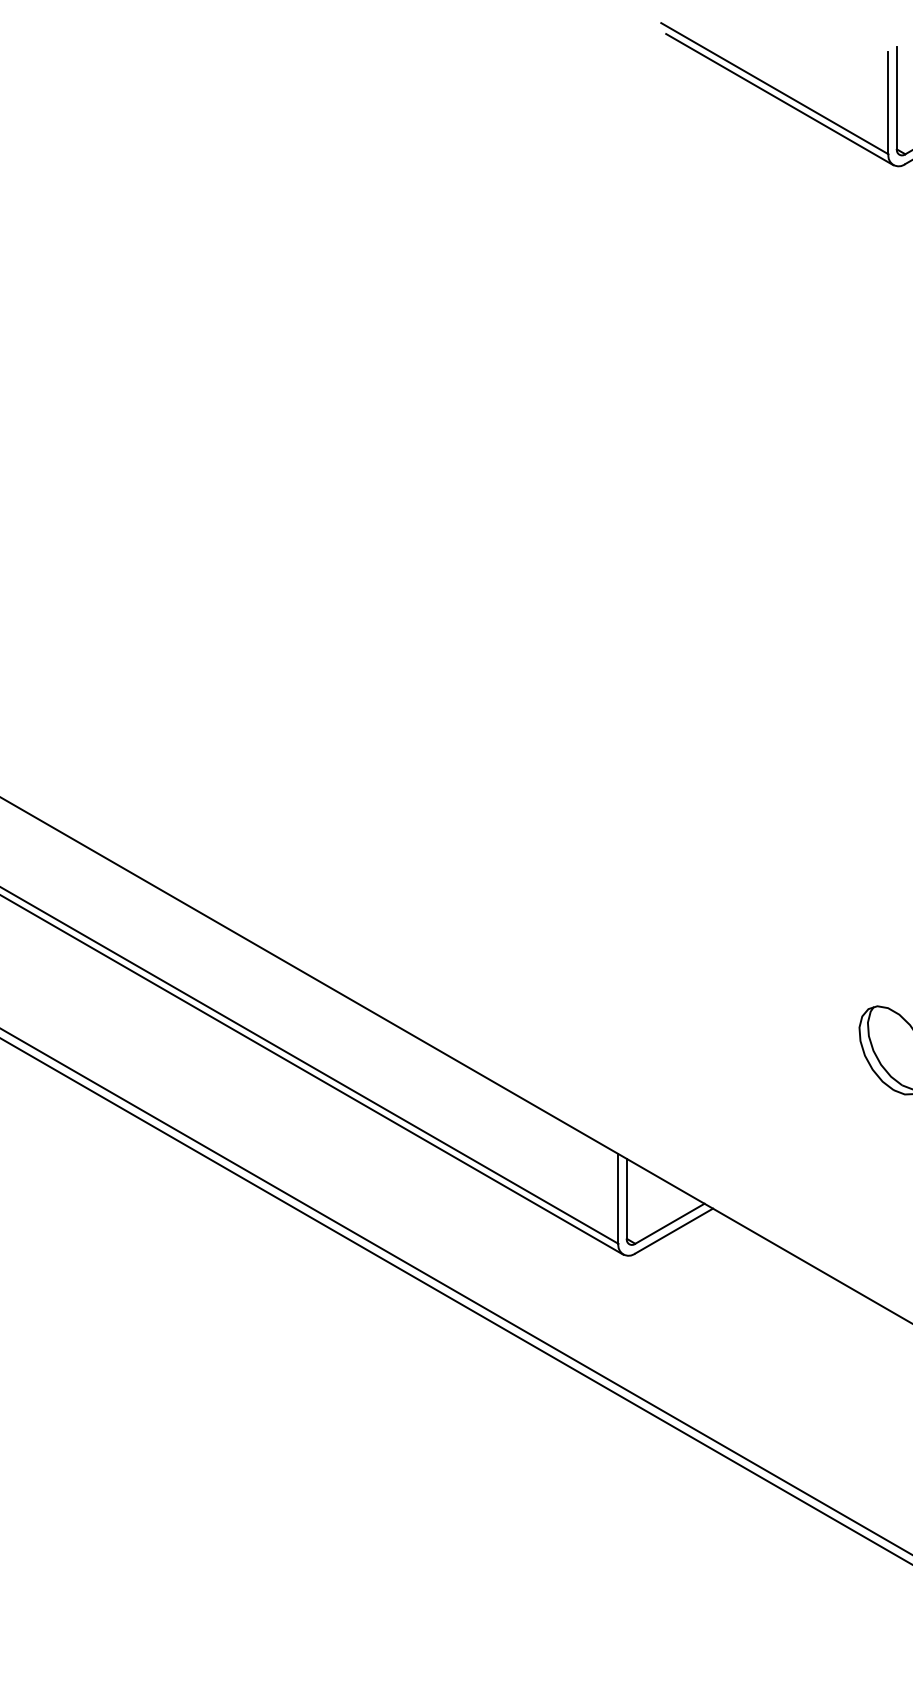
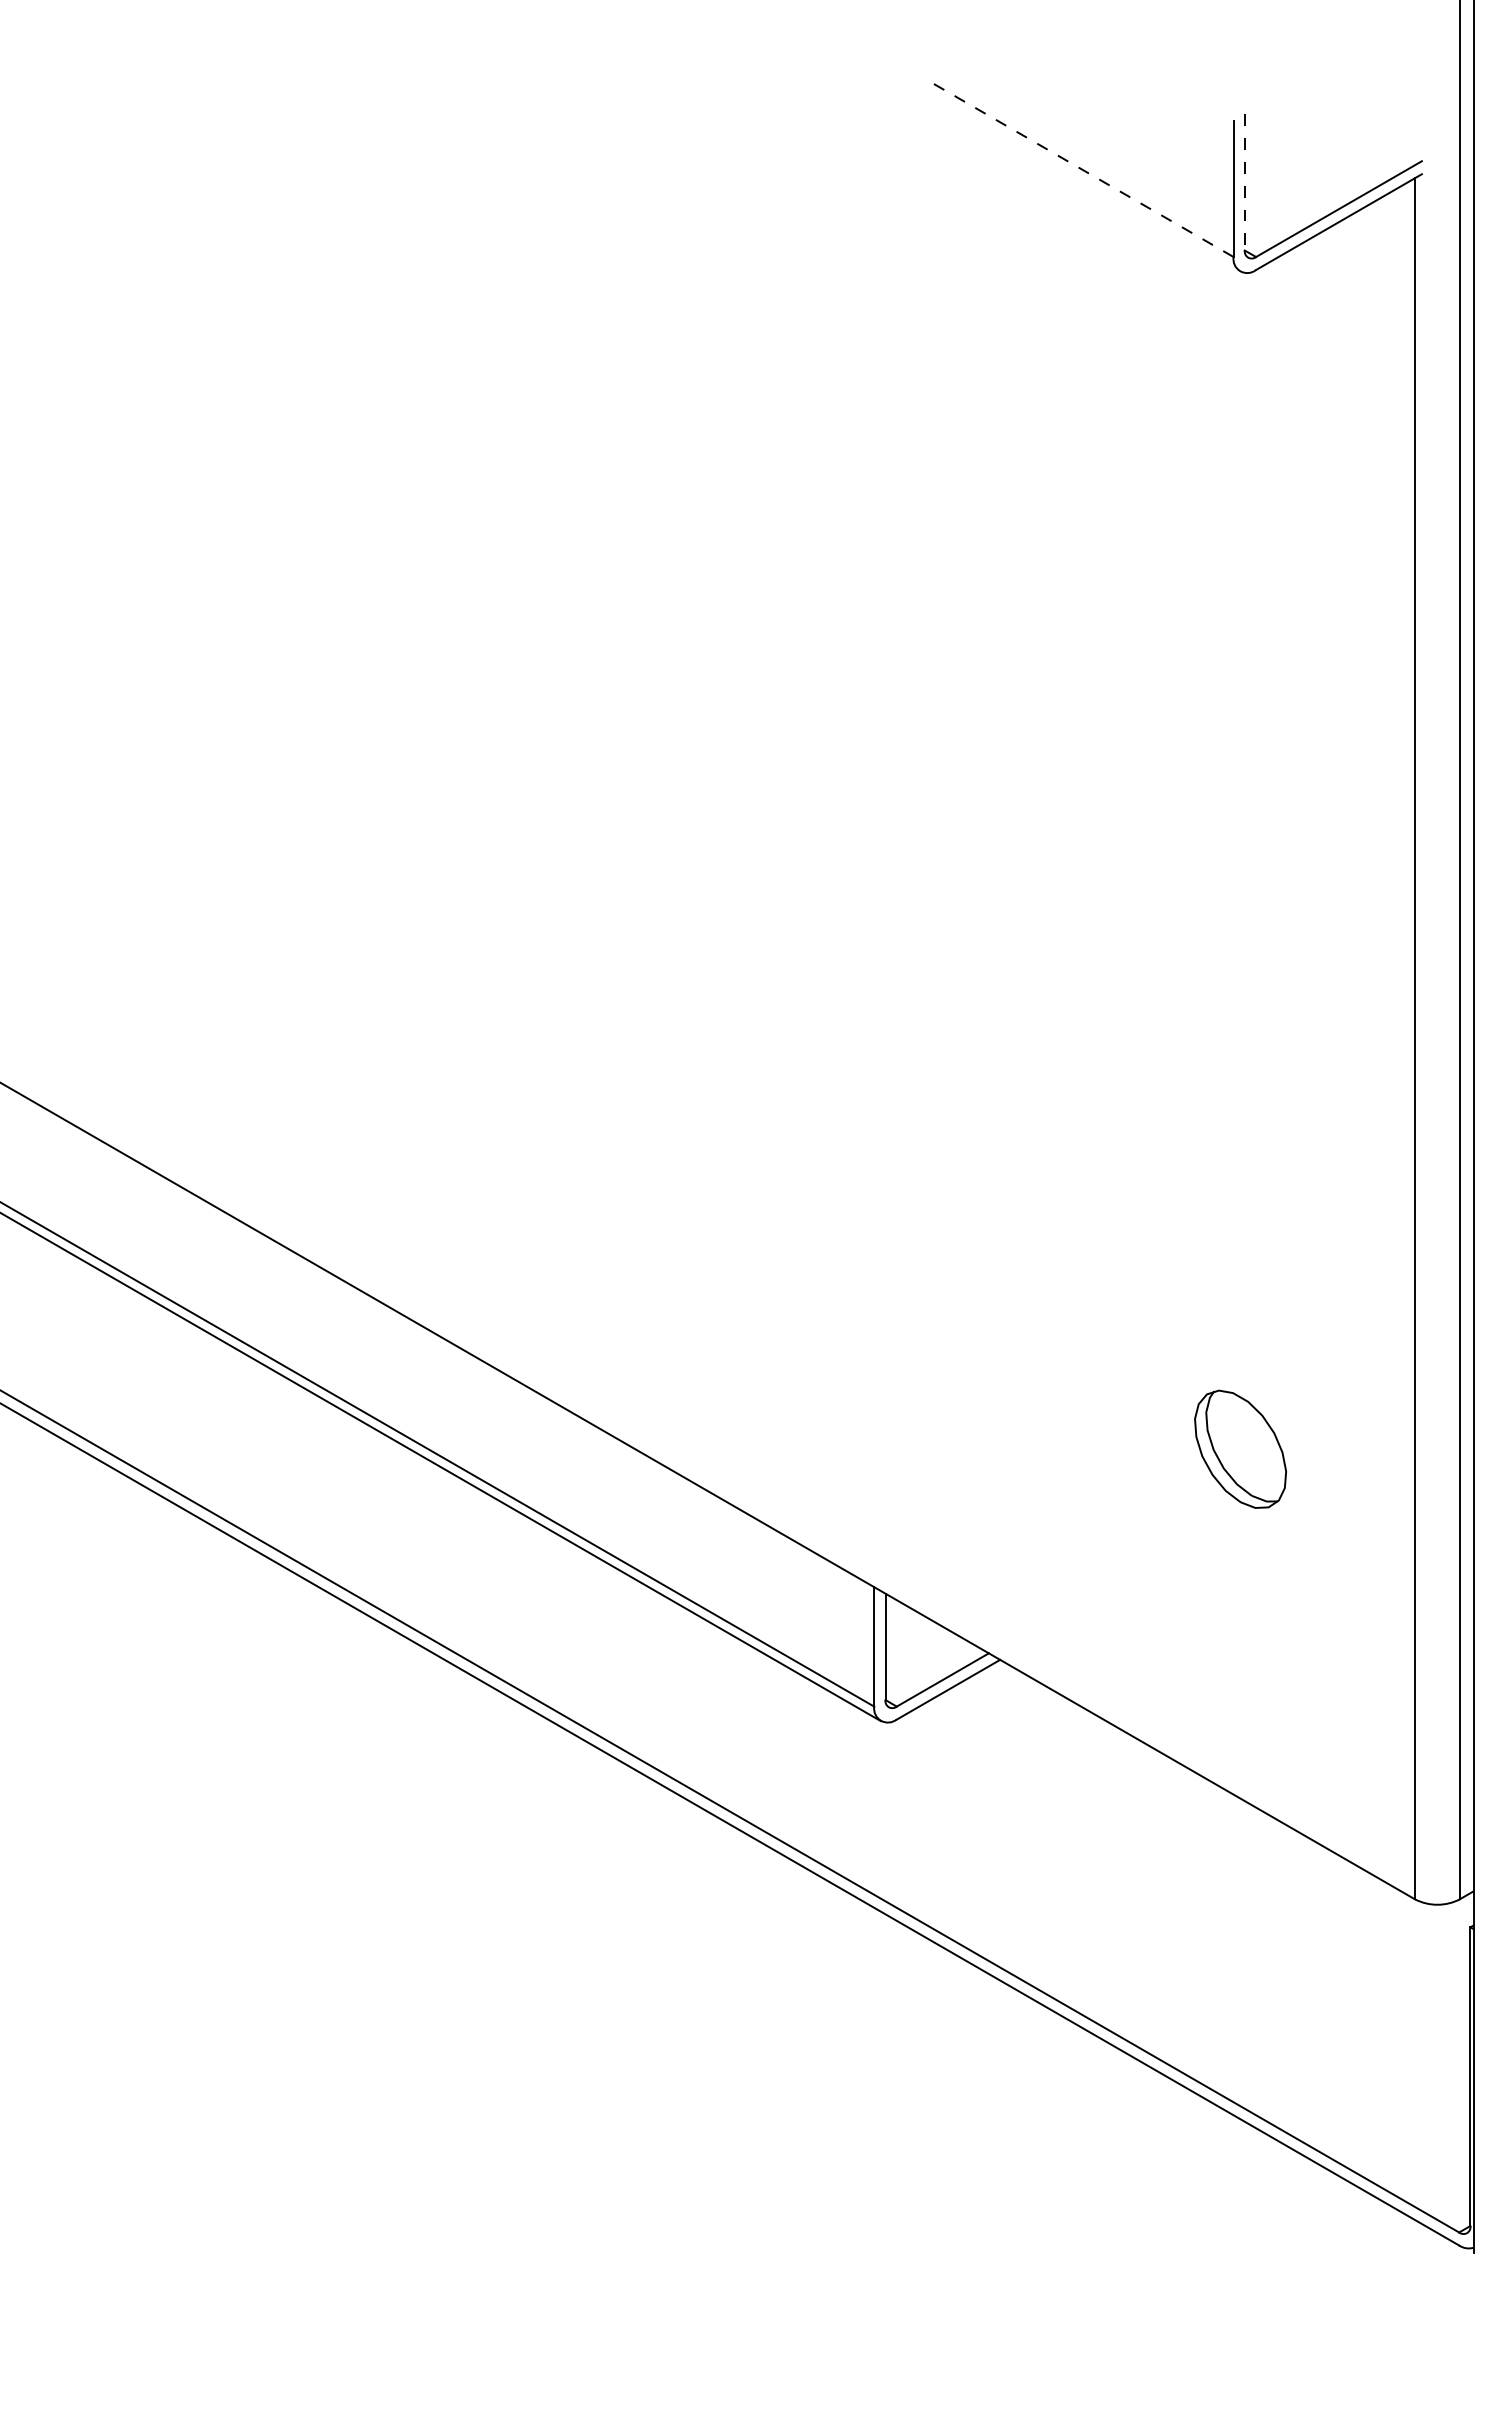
line: (774, 88) -> (1082, 169), solid -> dashed
line: (896, 98) -> (1244, 182), solid -> dashed
line: (779, 99) -> (1088, 184), removed

